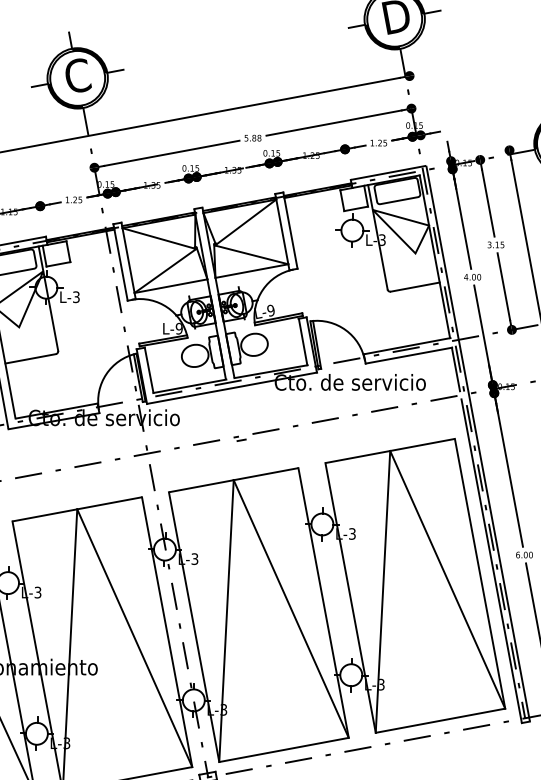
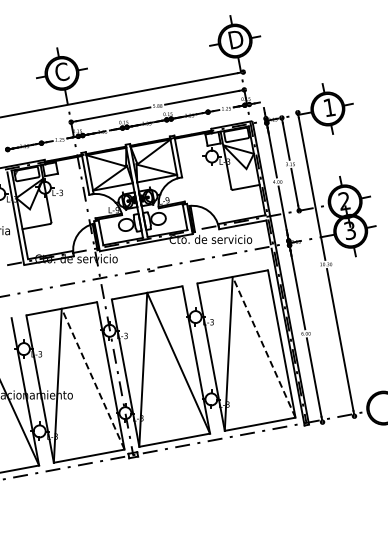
line: (446, 578) -> (263, 346), solid -> dashed
line: (133, 636) -> (92, 378), solid -> dashed

